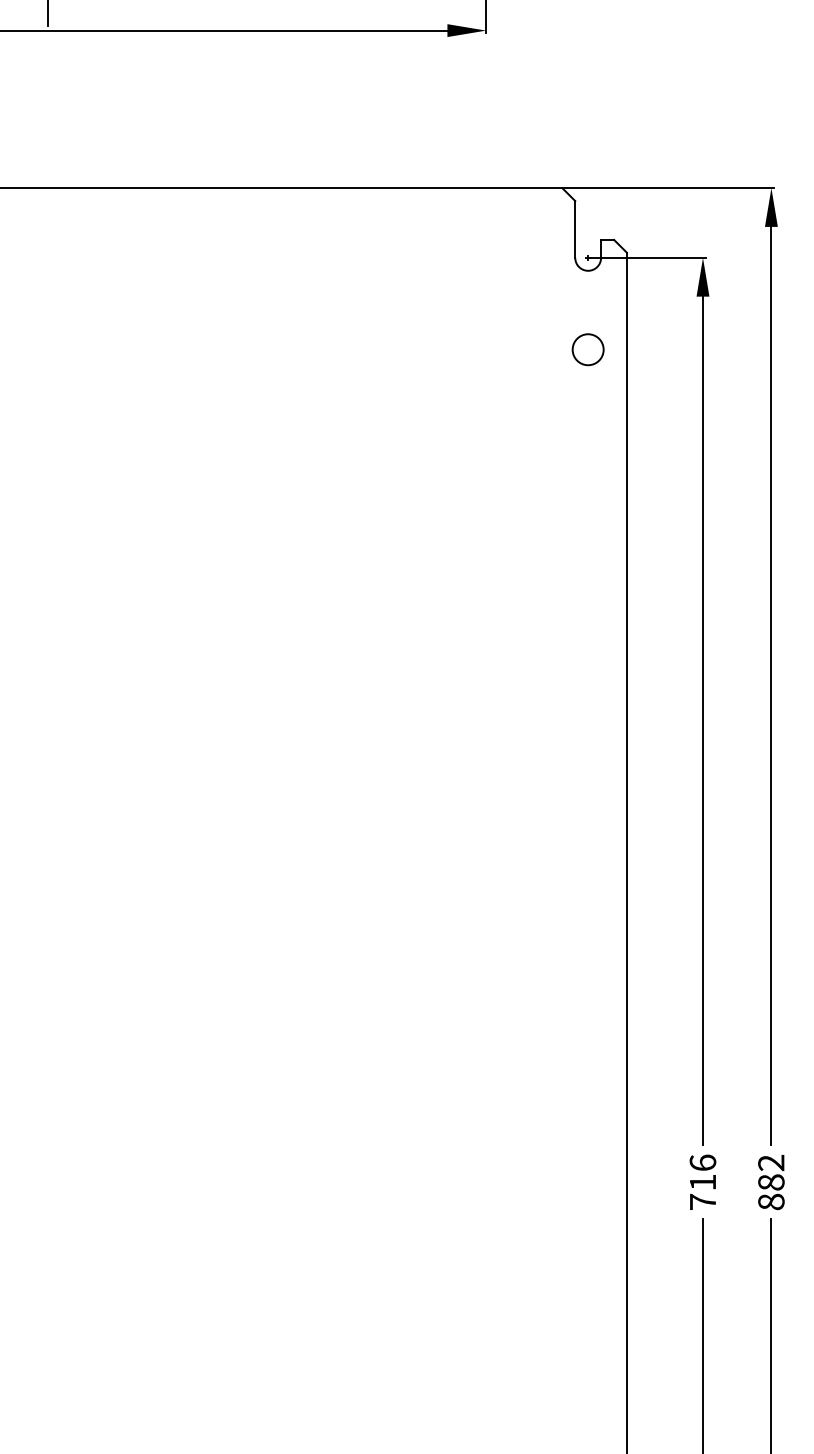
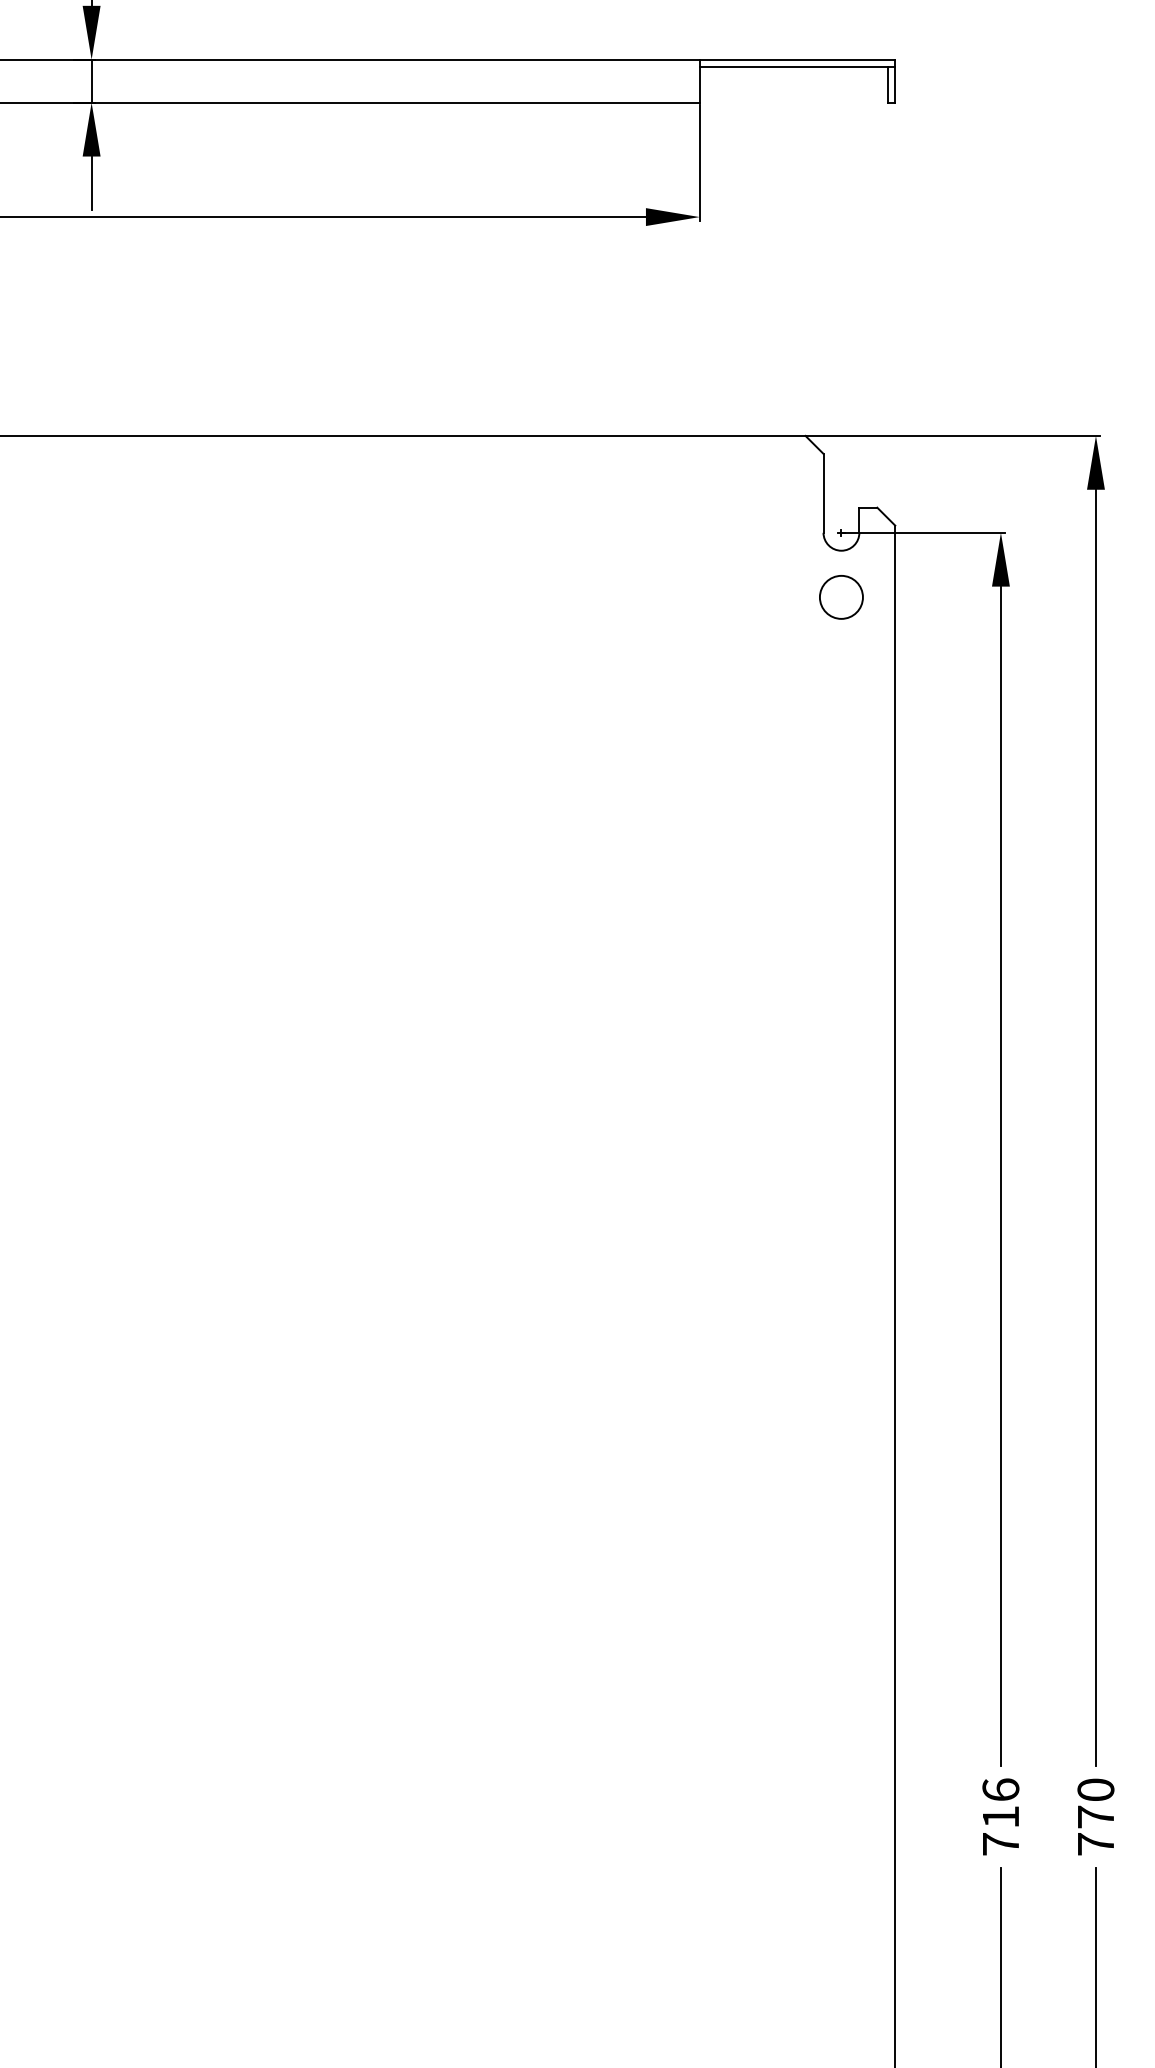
circle: (588, 349) -> (841, 597), moved
text: (771, 1182) -> (1095, 1816), 882 -> 770

